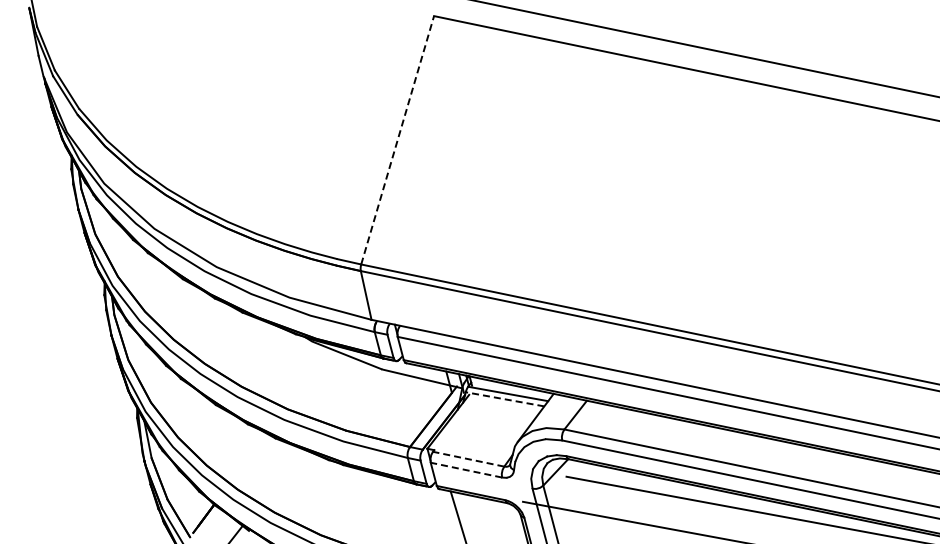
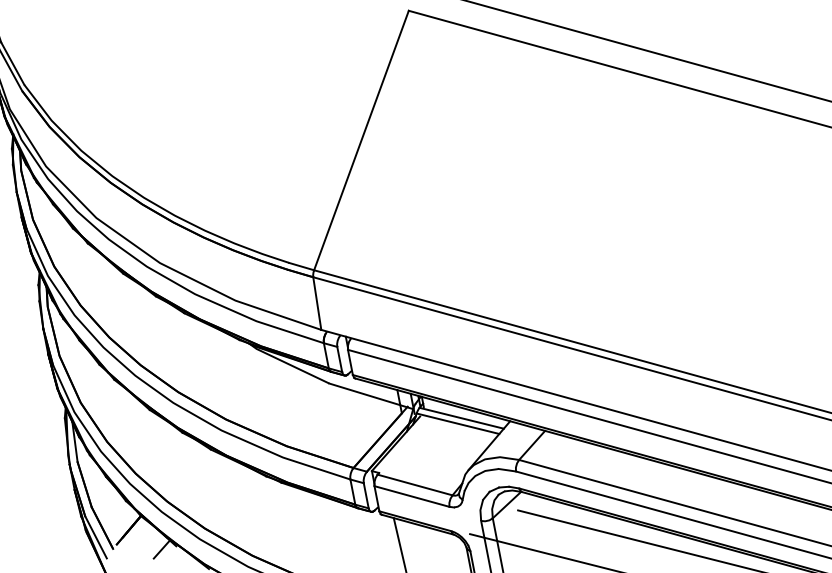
line: (397, 139) -> (361, 139), dashed -> solid
line: (505, 399) -> (458, 423), dashed -> solid
line: (468, 459) -> (414, 485), dashed -> solid
line: (465, 470) -> (410, 496), dashed -> solid

